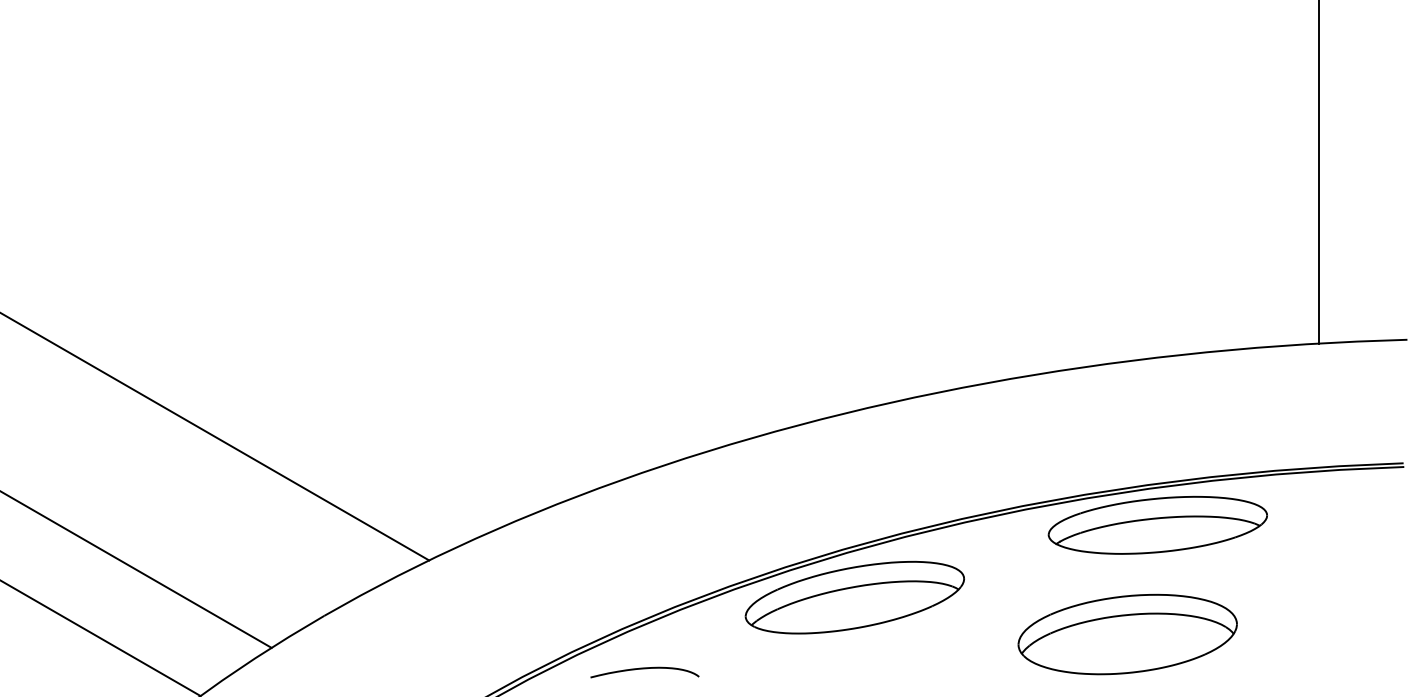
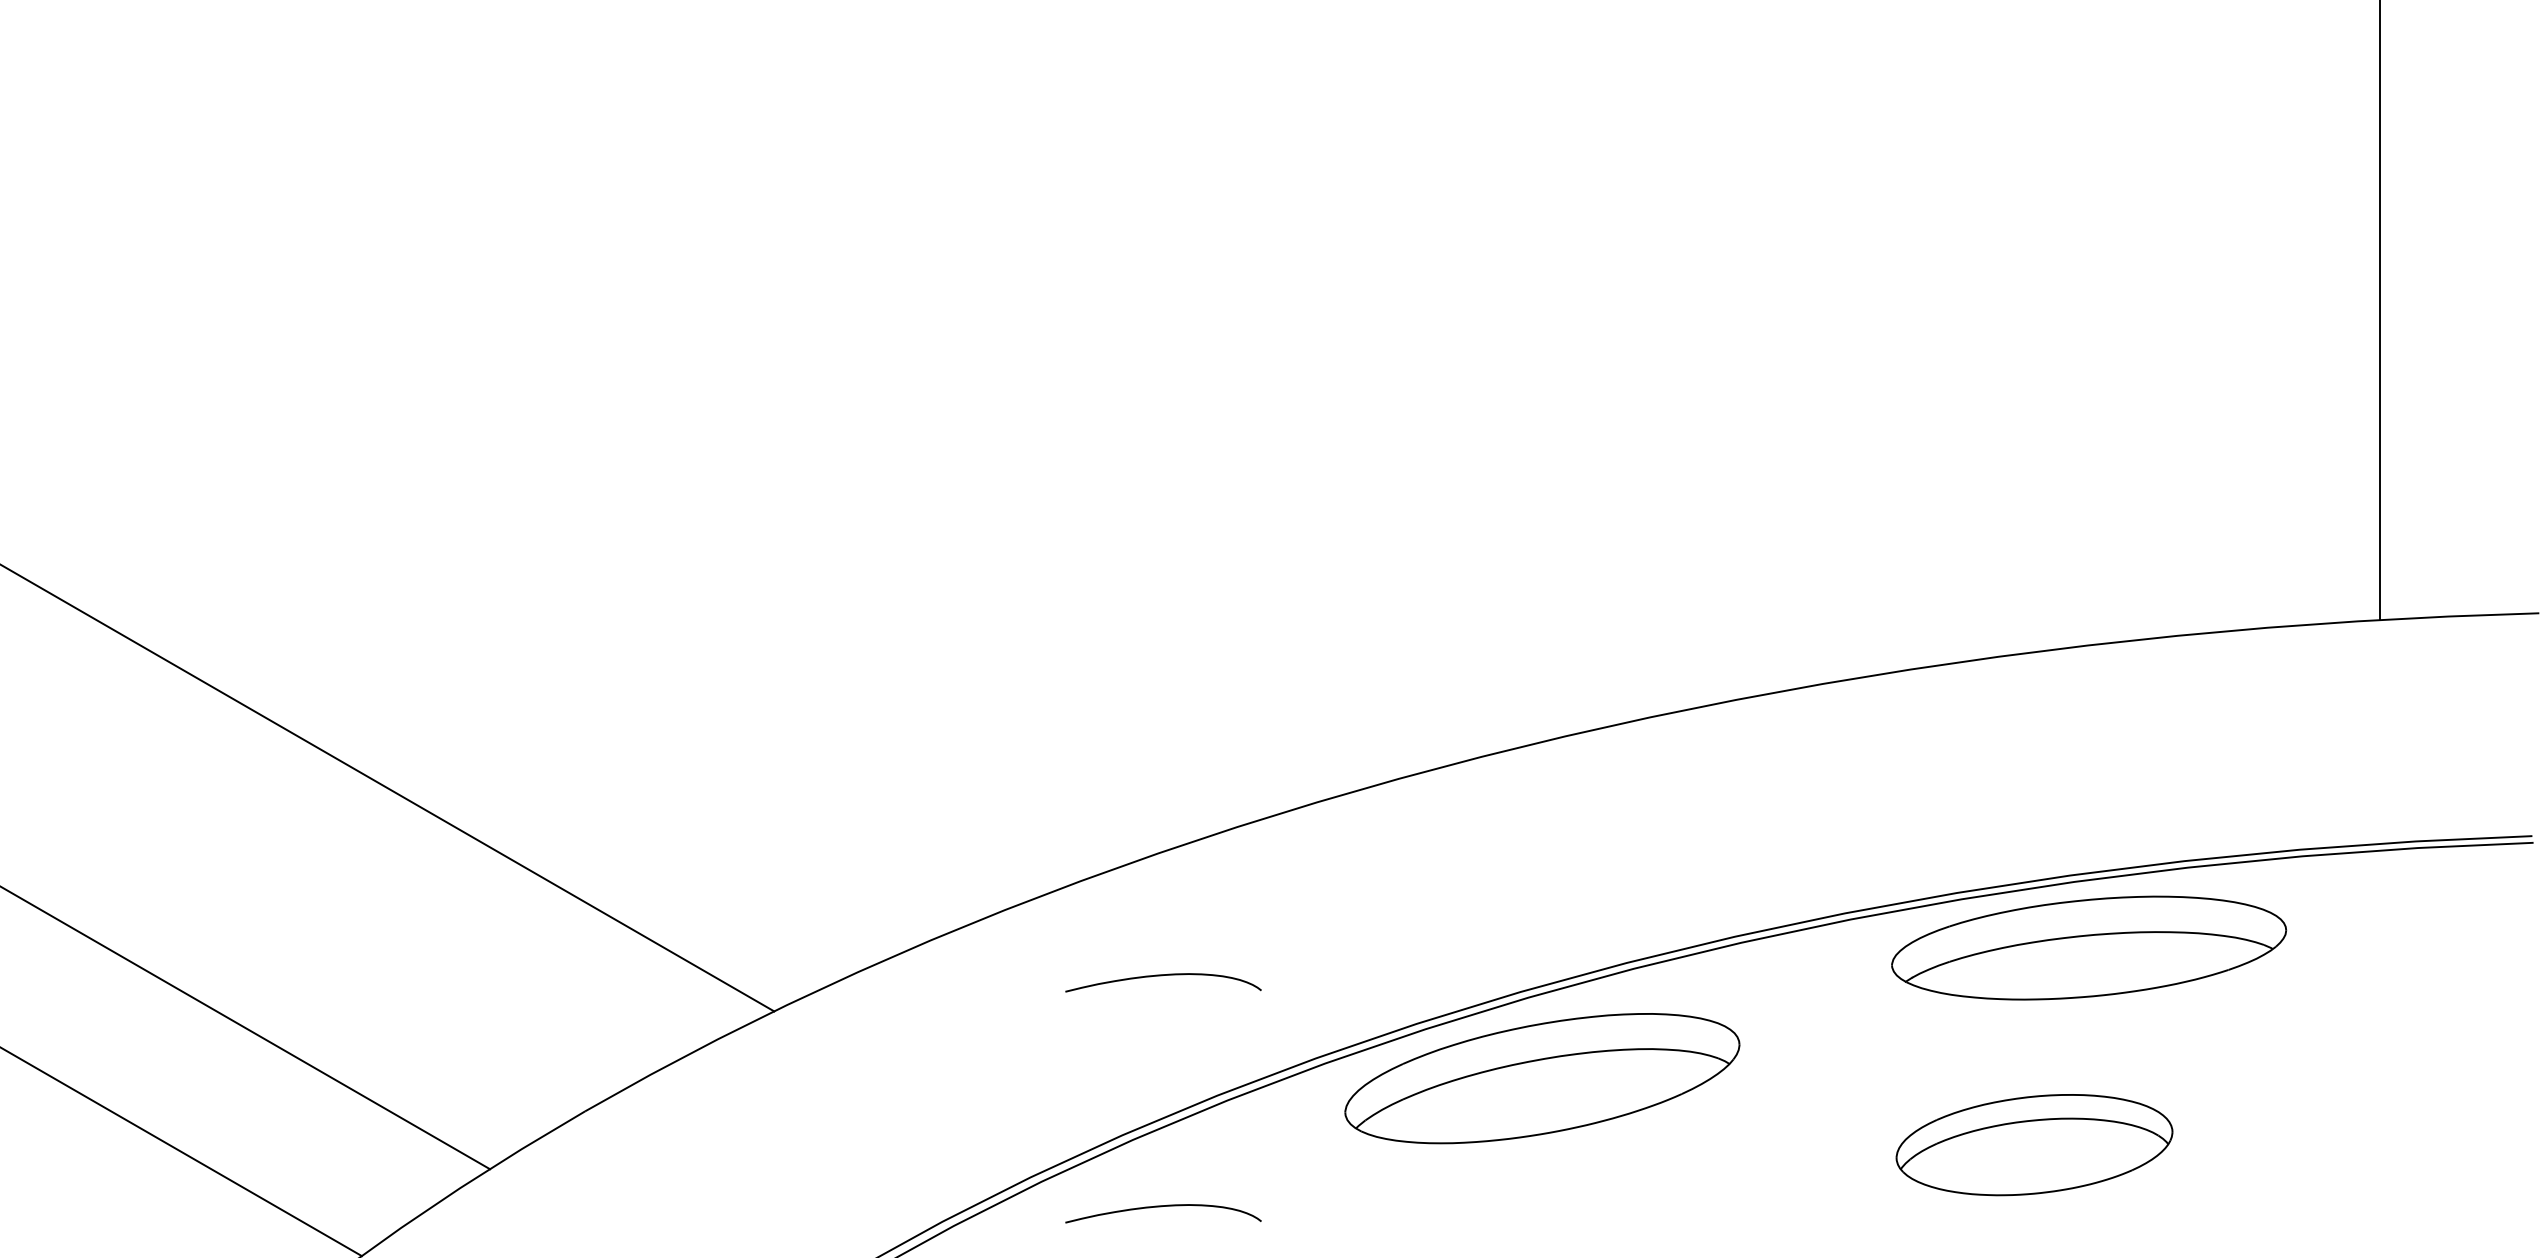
curve: (644, 541) -> (1162, 977), added
part: (1127, 634) -> (2034, 1145), size x0.7

